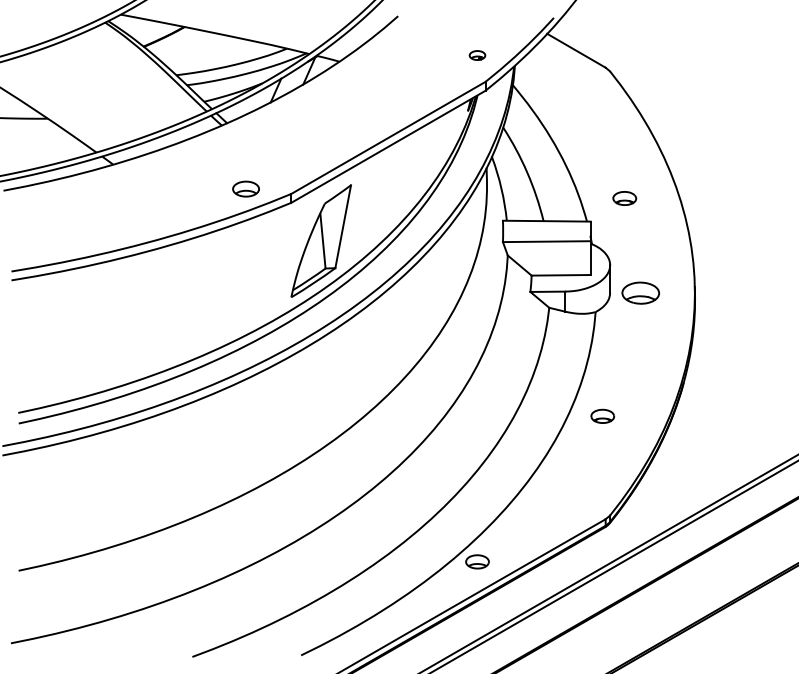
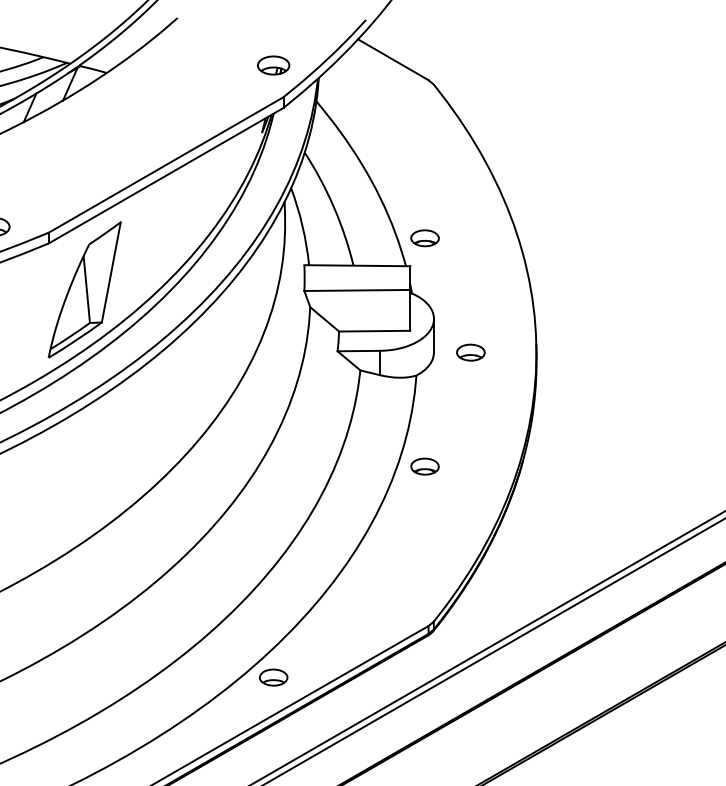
part: (477, 55) -> (273, 65), size x1.67
part: (624, 198) -> (424, 238), moved
part: (640, 292) -> (470, 351), size x0.62
part: (602, 415) -> (424, 465), moved

